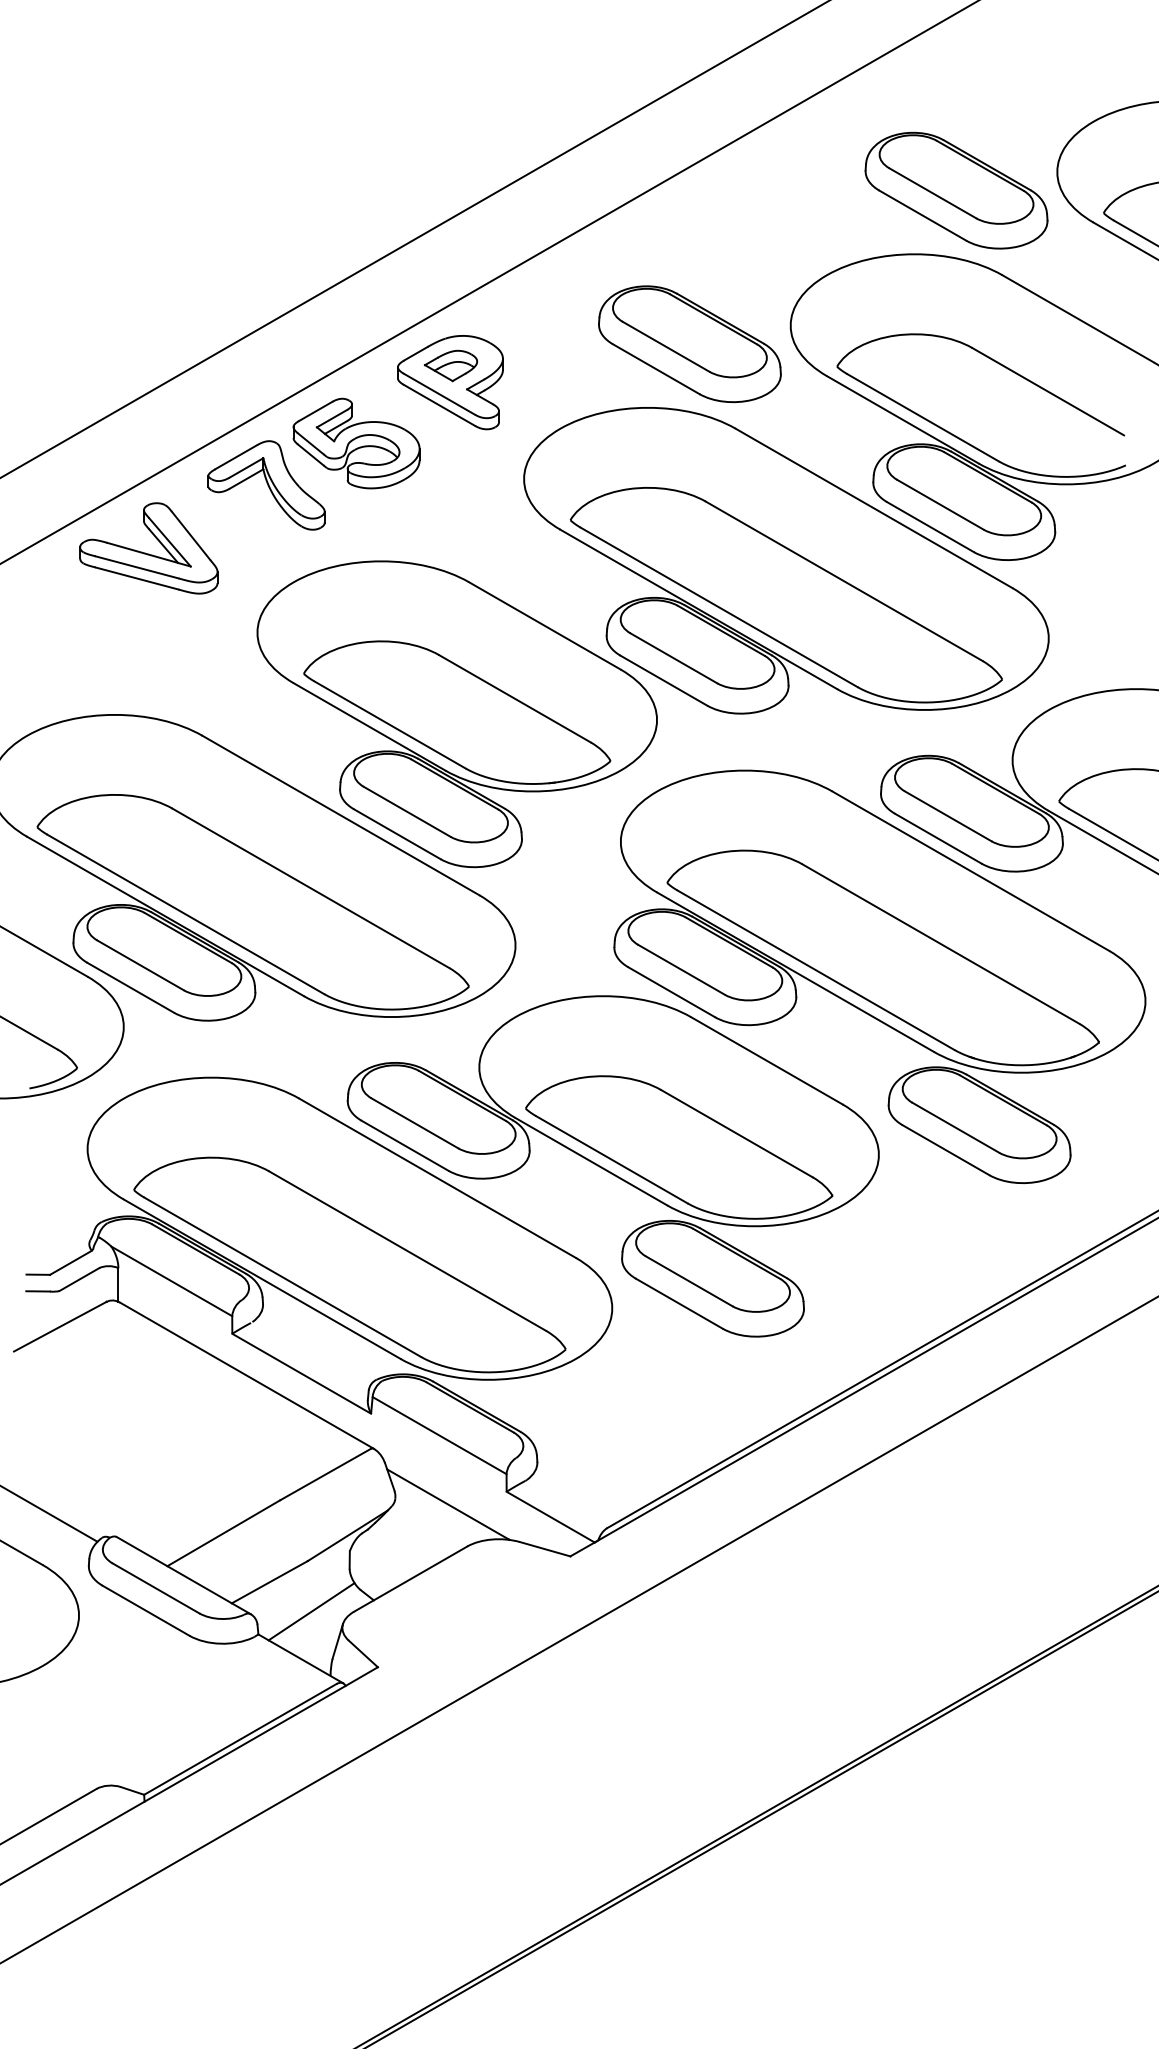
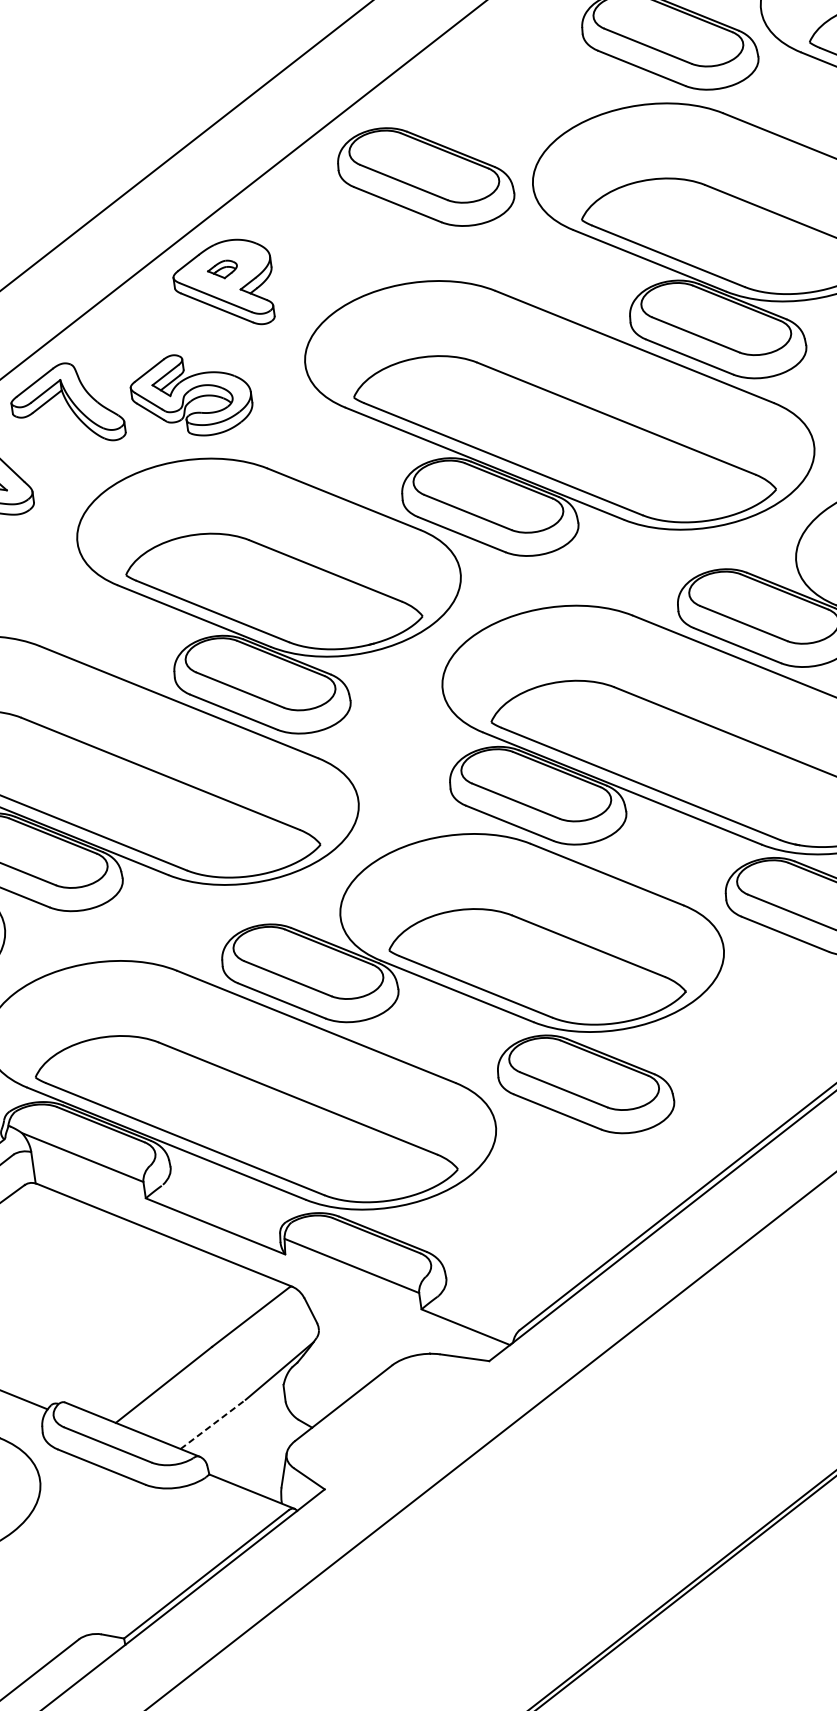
part: (689, 344) -> (425, 177), moved
part: (450, 365) -> (222, 269), size x0.6
part: (356, 443) -> (191, 395), moved
line: (447, 1504) -> (368, 1328), removed
line: (270, 1581) -> (213, 1423), solid -> dashed
line: (311, 1611) -> (255, 1446), removed

